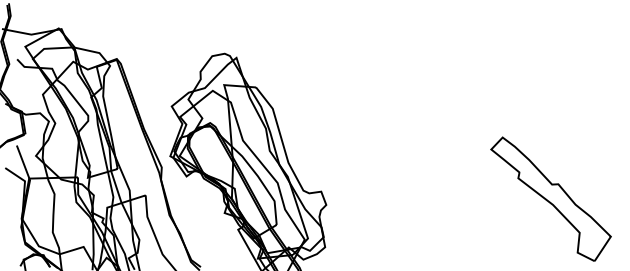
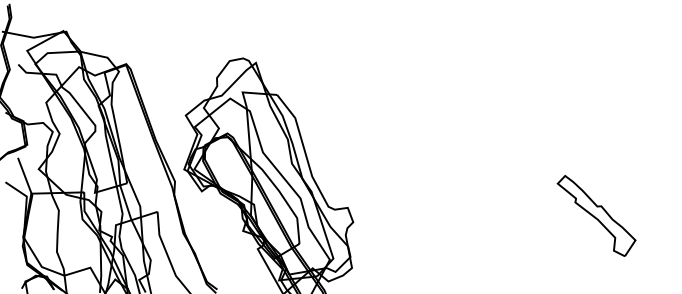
part: (550, 198) -> (596, 215), size x0.6

